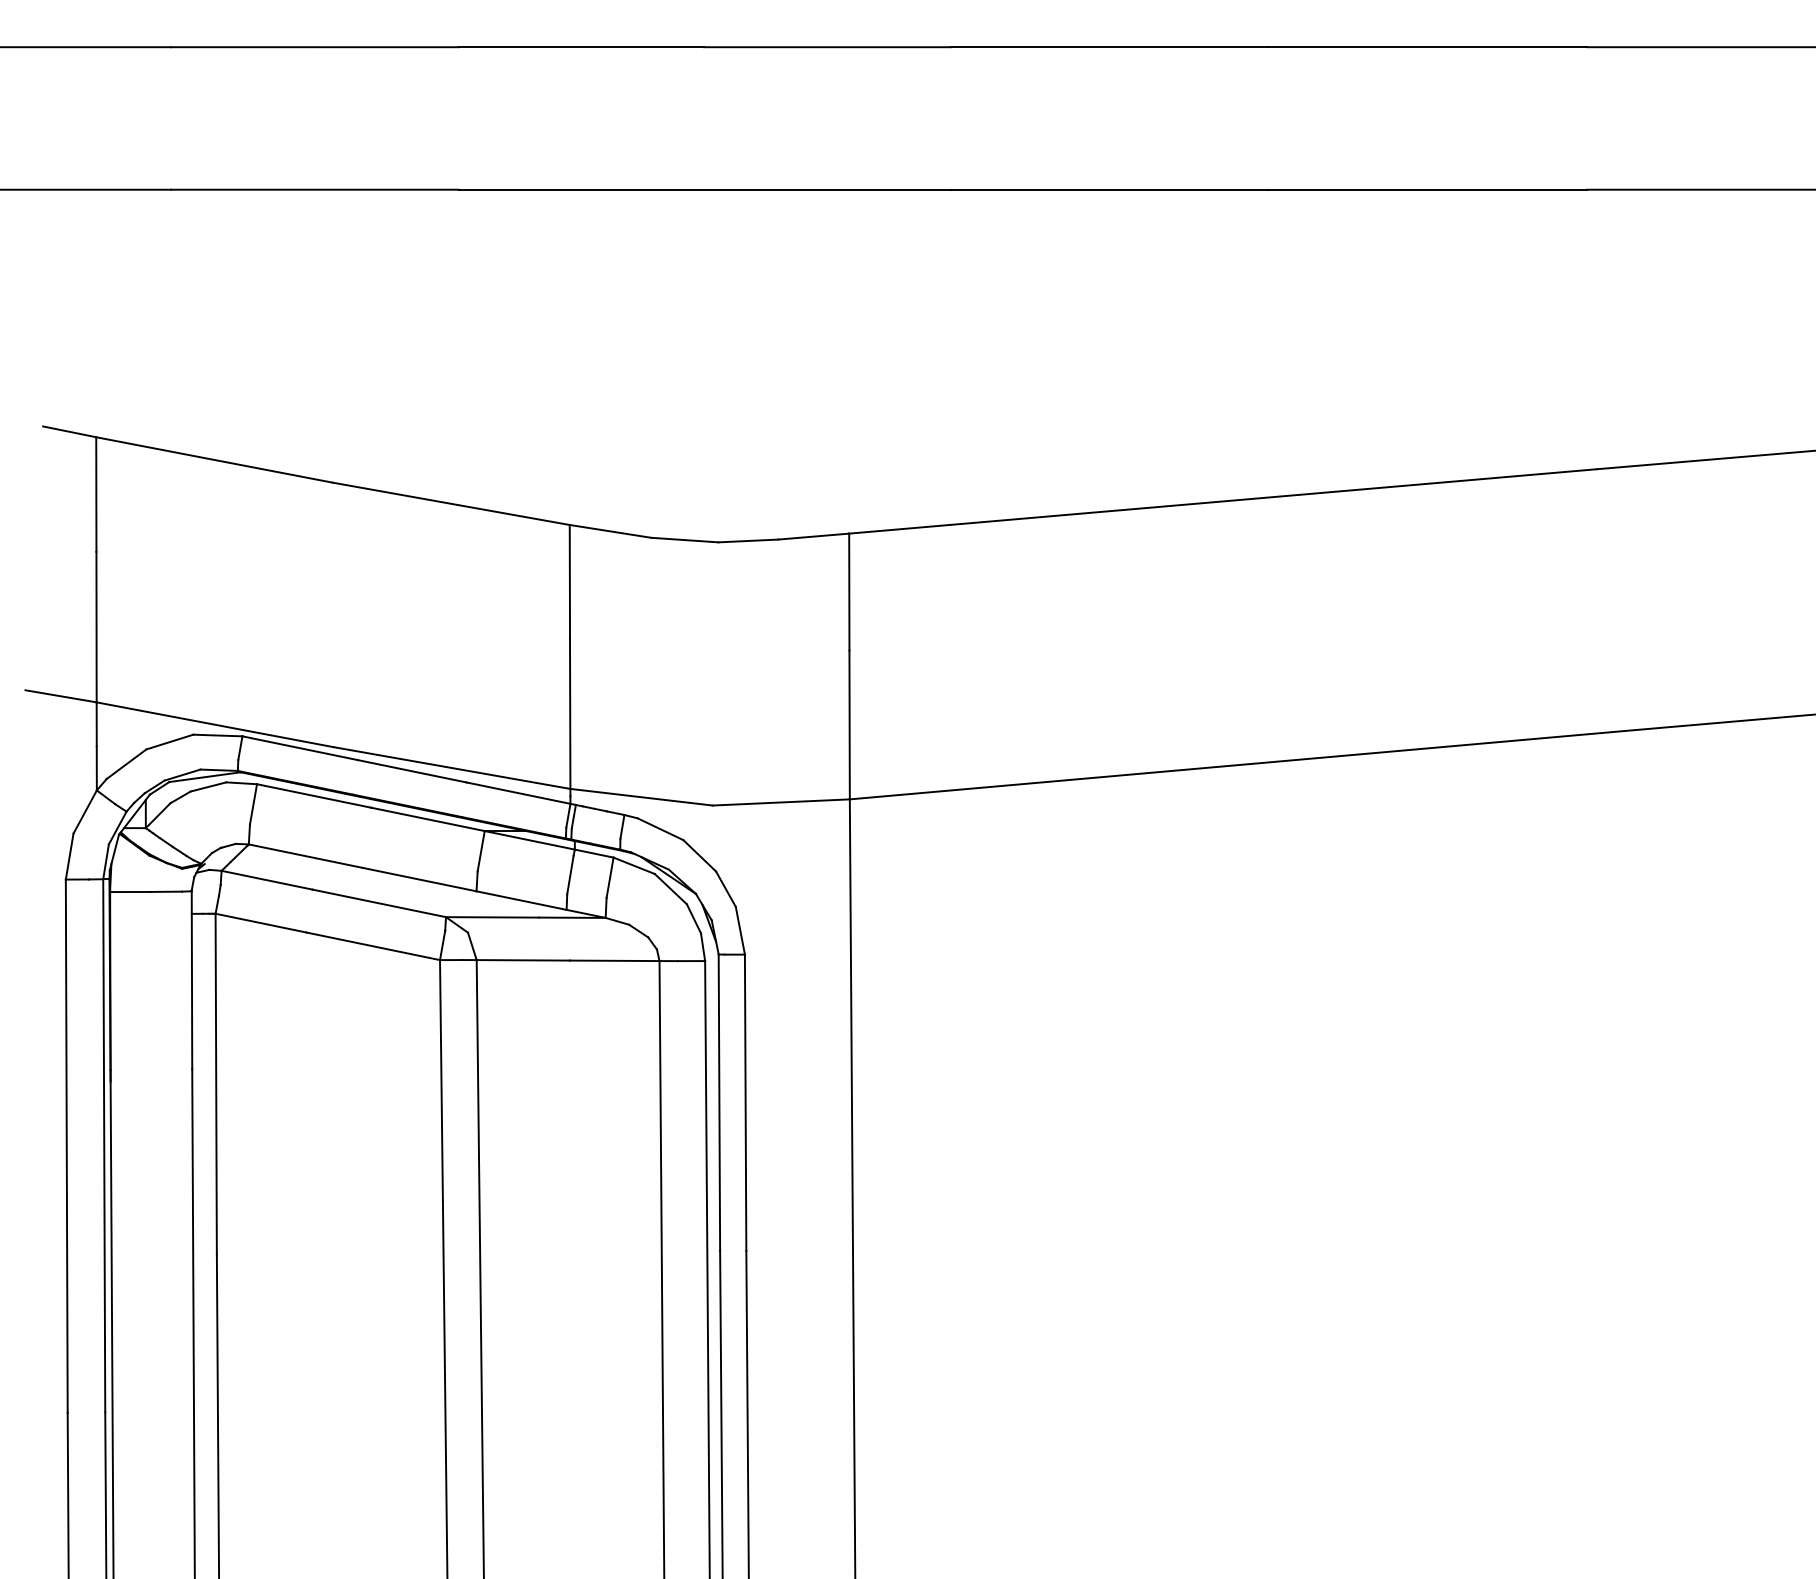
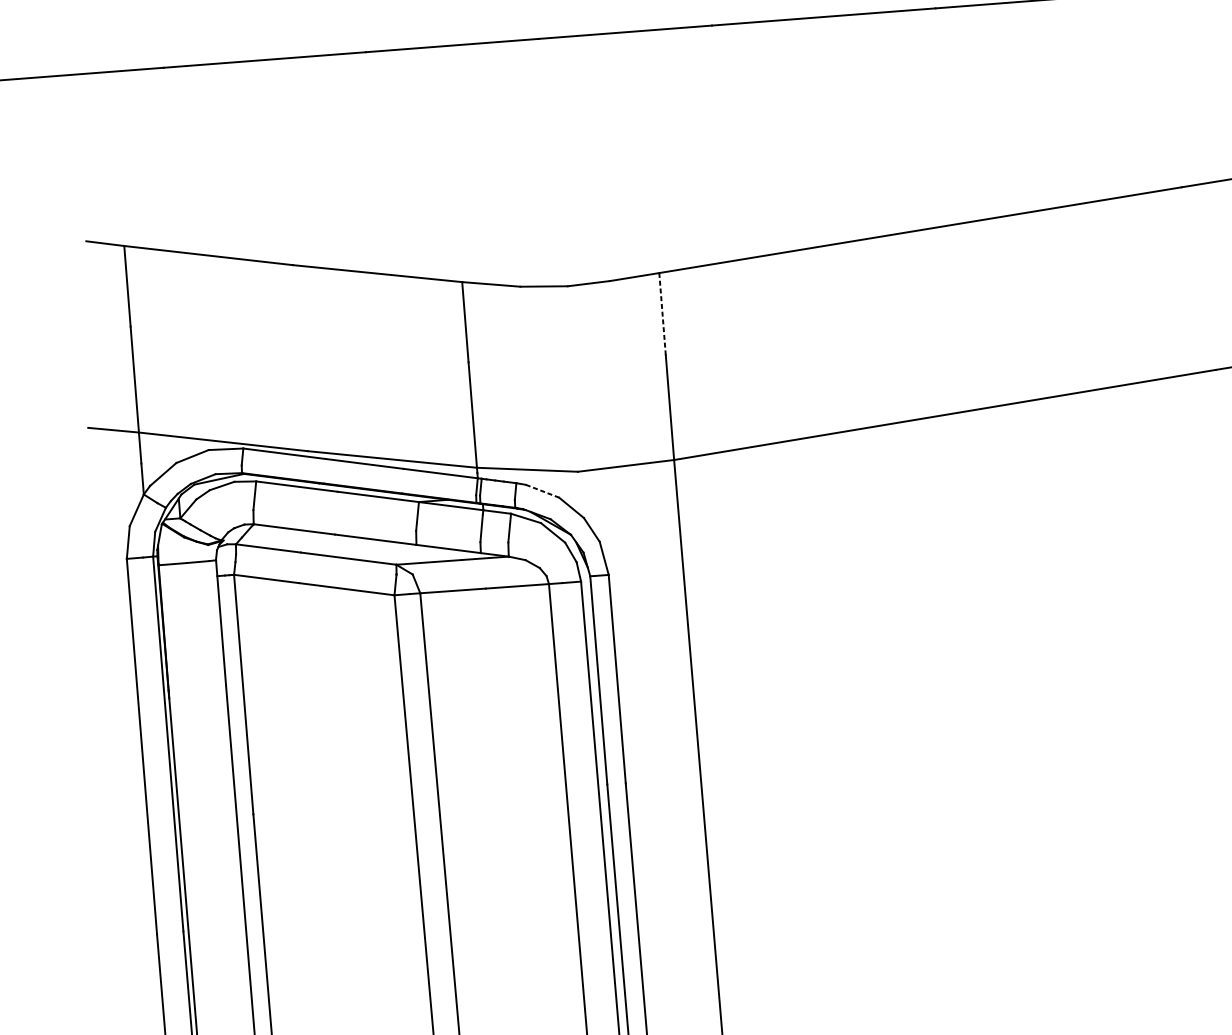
line: (849, 591) -> (662, 313), solid -> dashed
line: (660, 829) -> (542, 491), solid -> dashed

